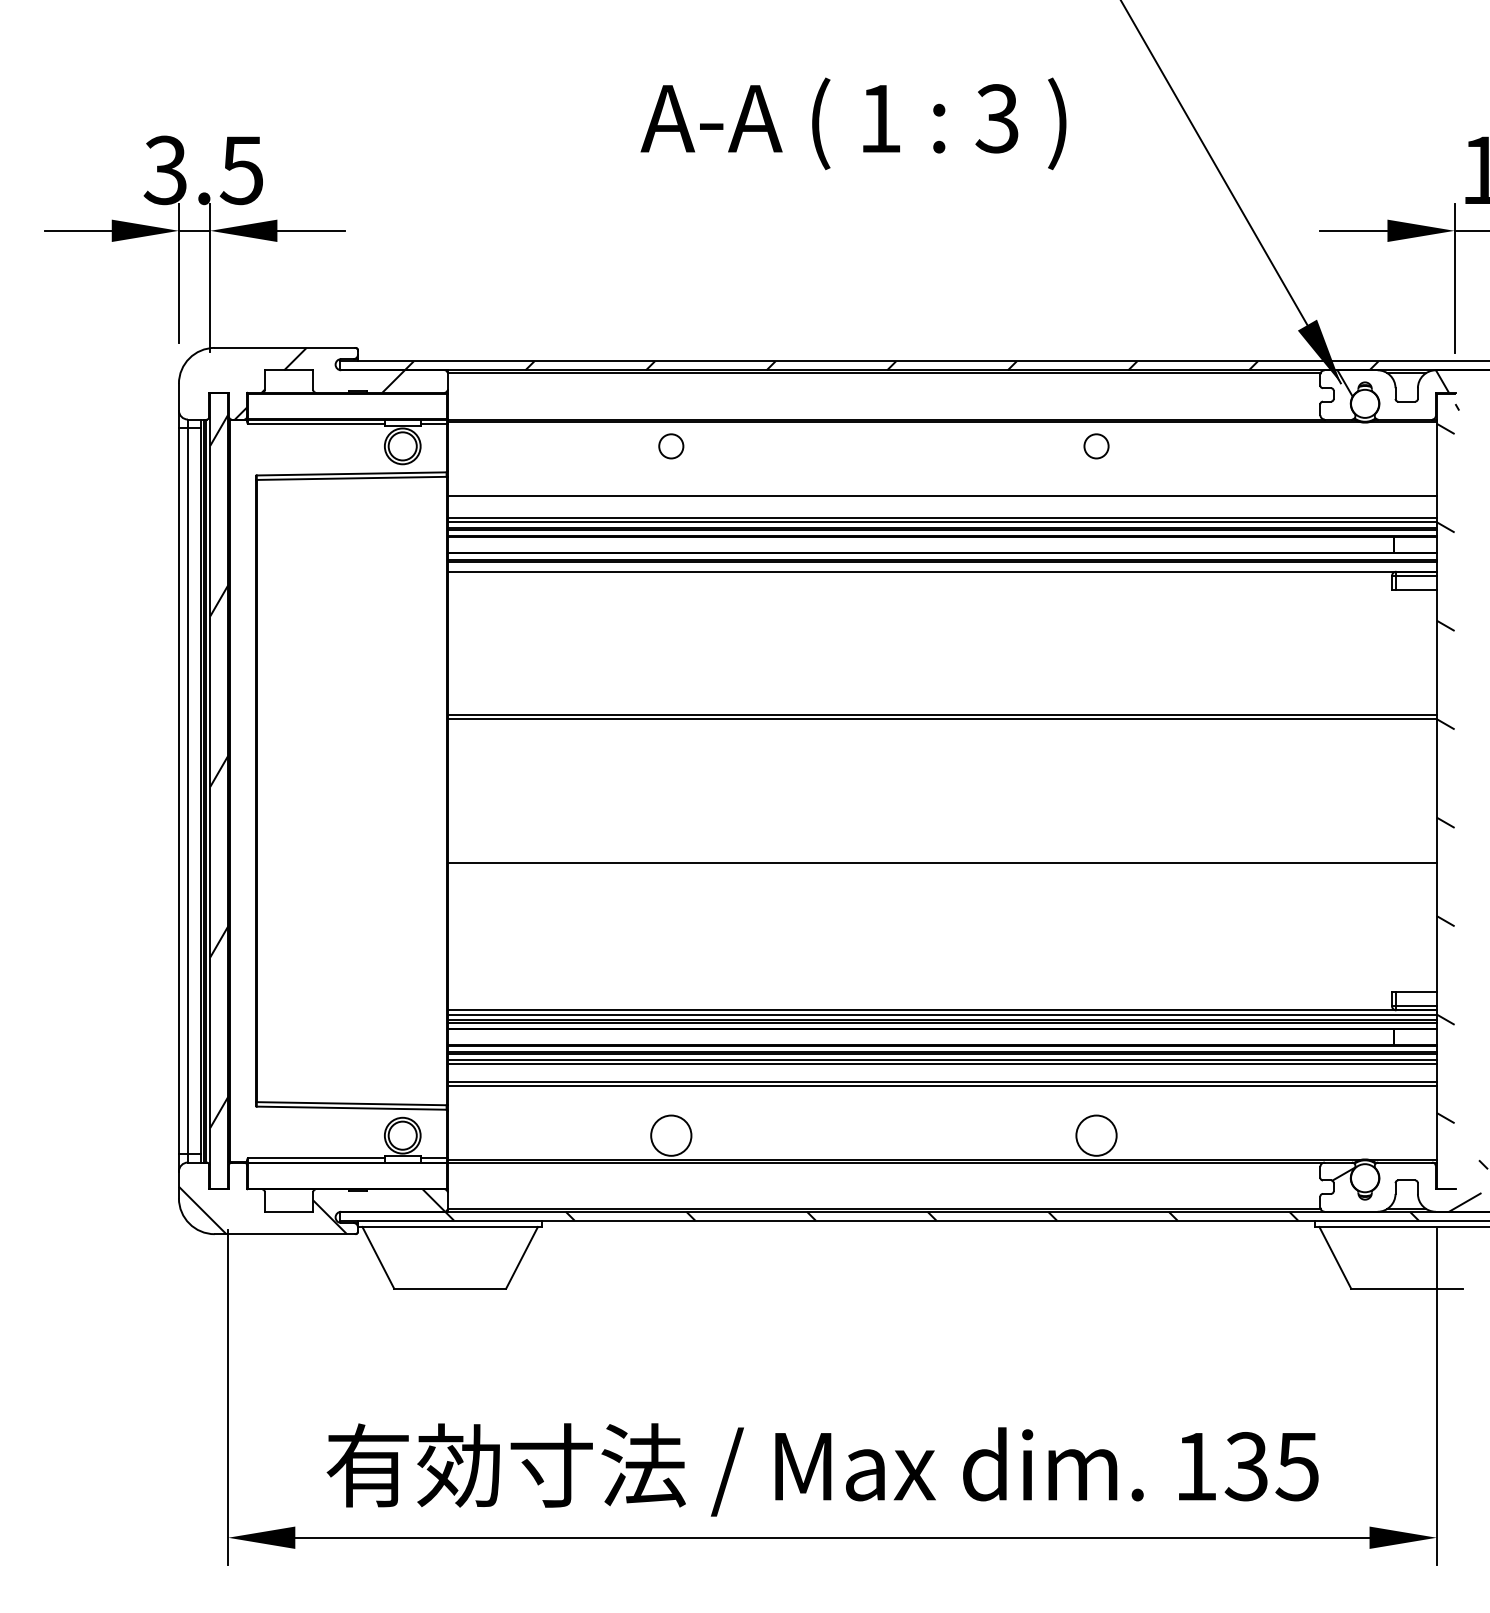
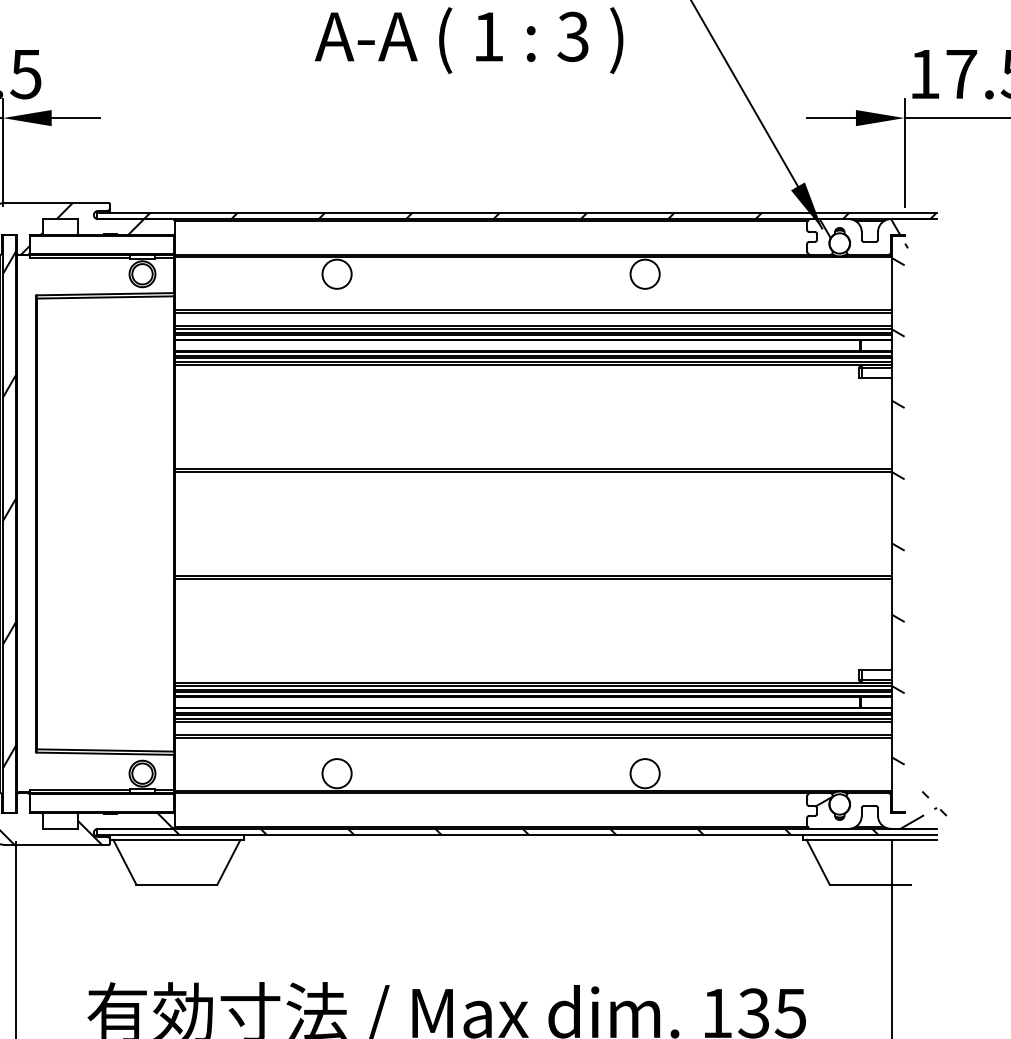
circle: (671, 446) -> (337, 274), size x1.67
circle: (1096, 446) -> (645, 274), size x1.67
line: (941, 500) -> (532, 313), added
line: (941, 567) -> (532, 362), added
line: (941, 867) -> (532, 579), added

